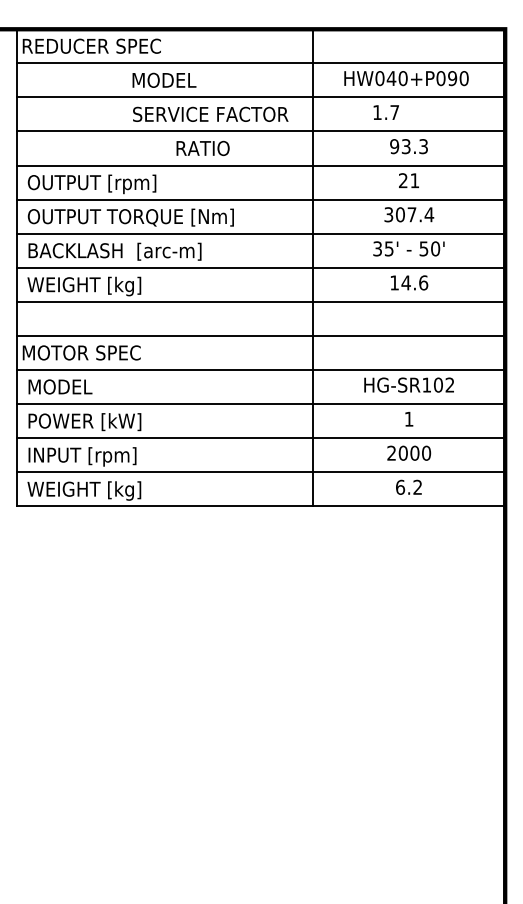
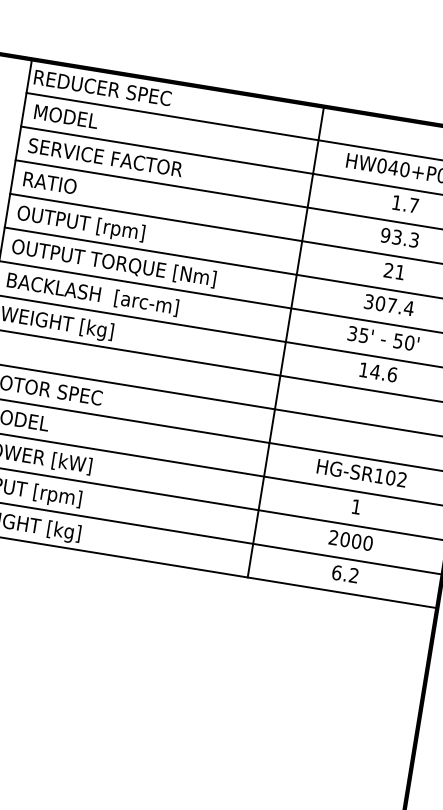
text: (164, 79) -> (66, 115), moved
text: (385, 112) -> (404, 204), moved
text: (210, 113) -> (105, 156), moved
text: (202, 147) -> (49, 182), moved

